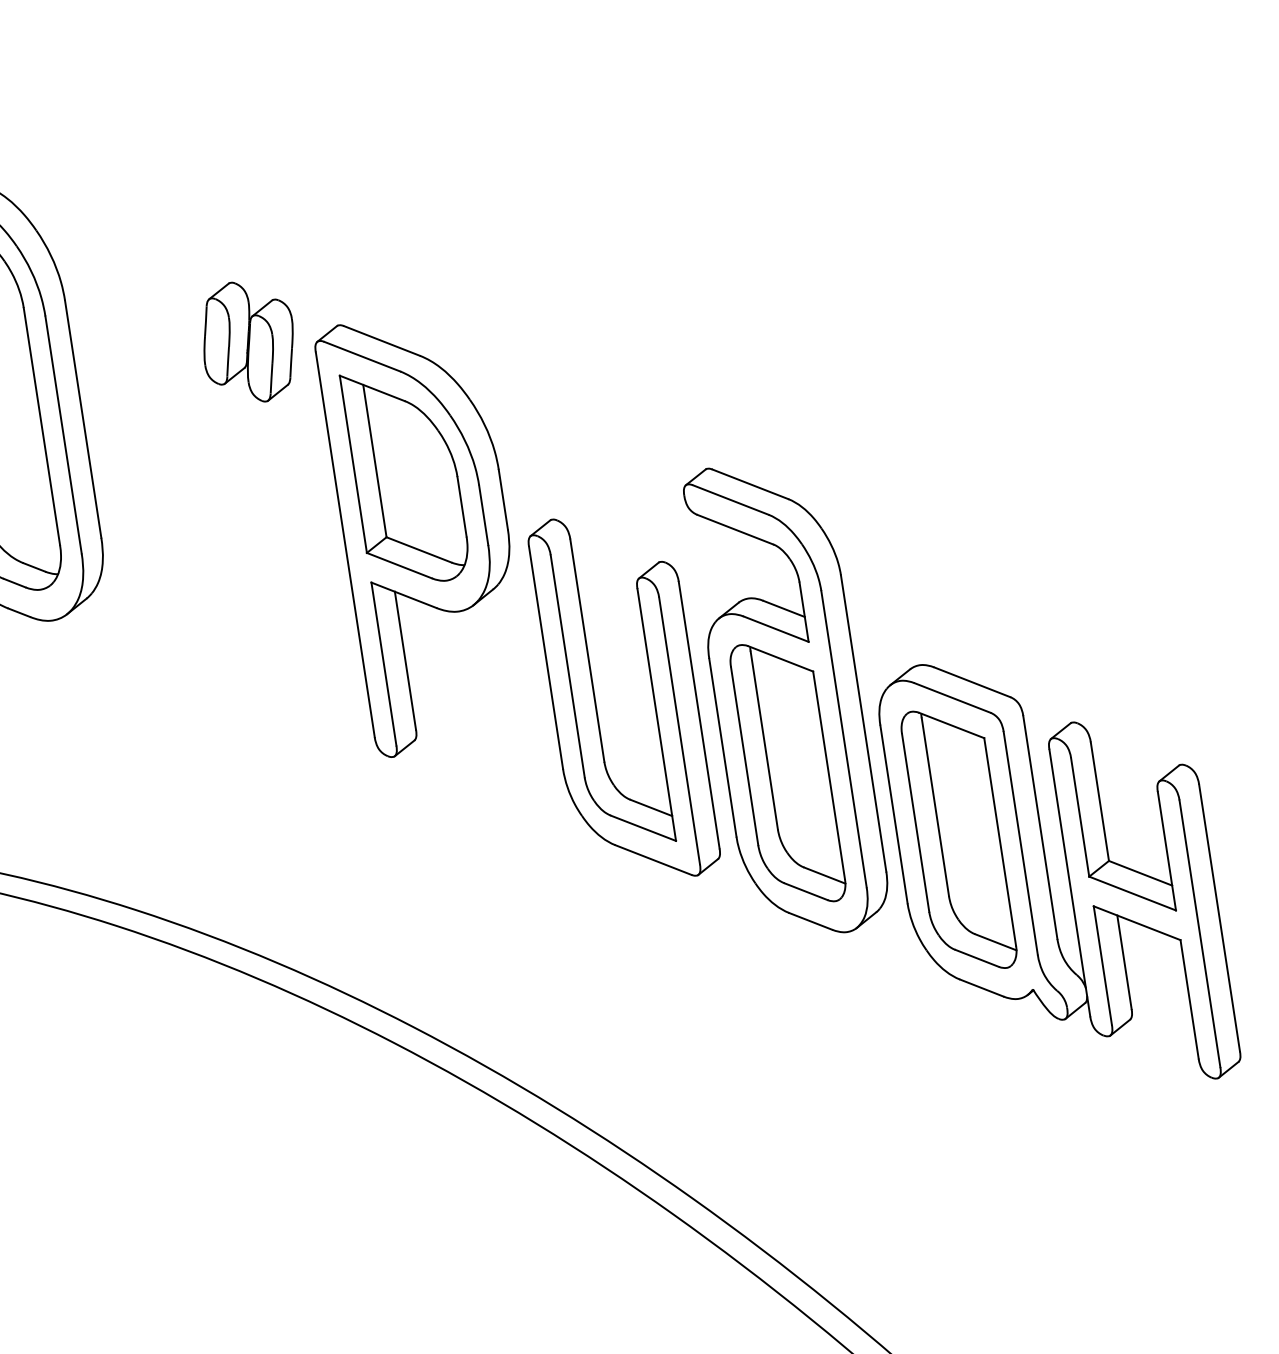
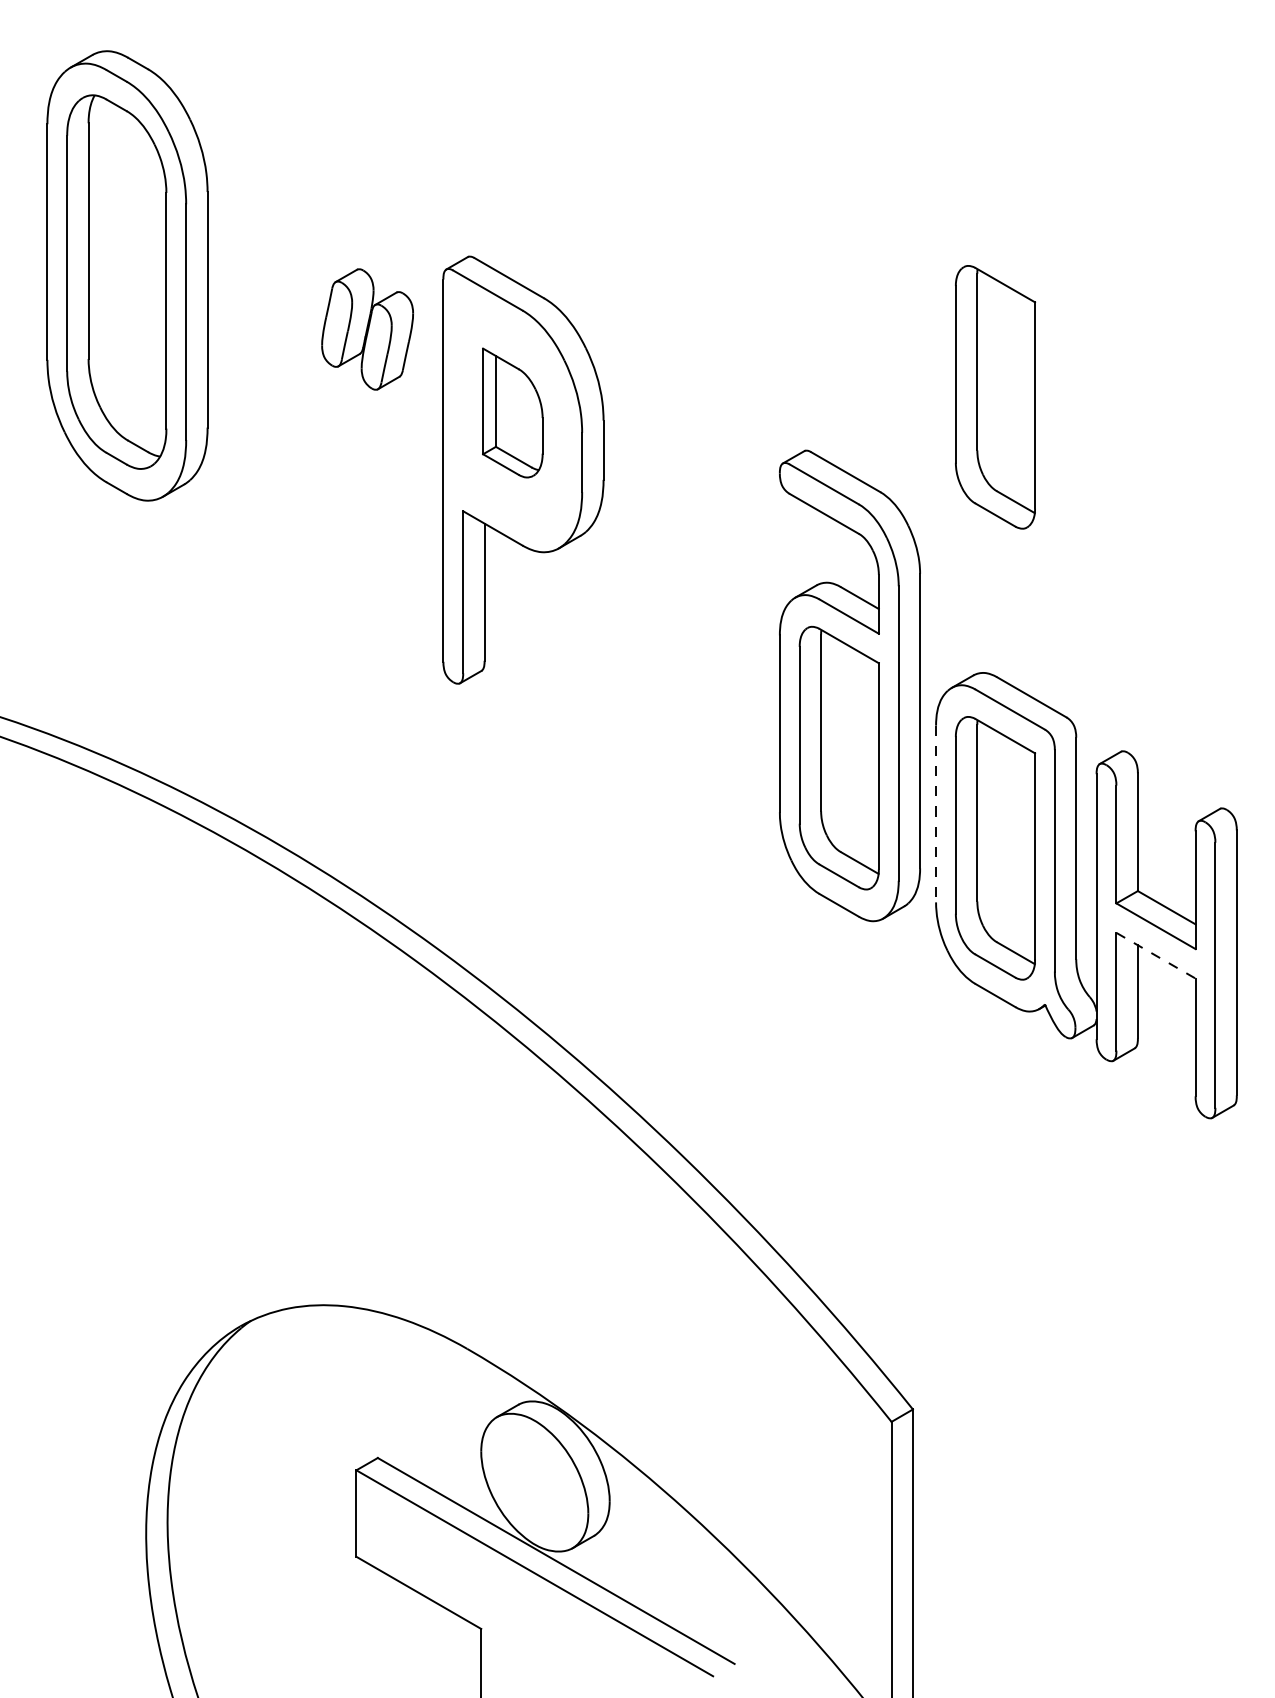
part: (248, 342) -> (367, 329), moved
part: (889, 386) -> (995, 397), added
part: (405, 475) -> (512, 412), size x0.6
part: (596, 701) -> (663, 660), removed
line: (894, 814) -> (936, 814), solid -> dashed
line: (1137, 922) -> (1156, 955), solid -> dashed

